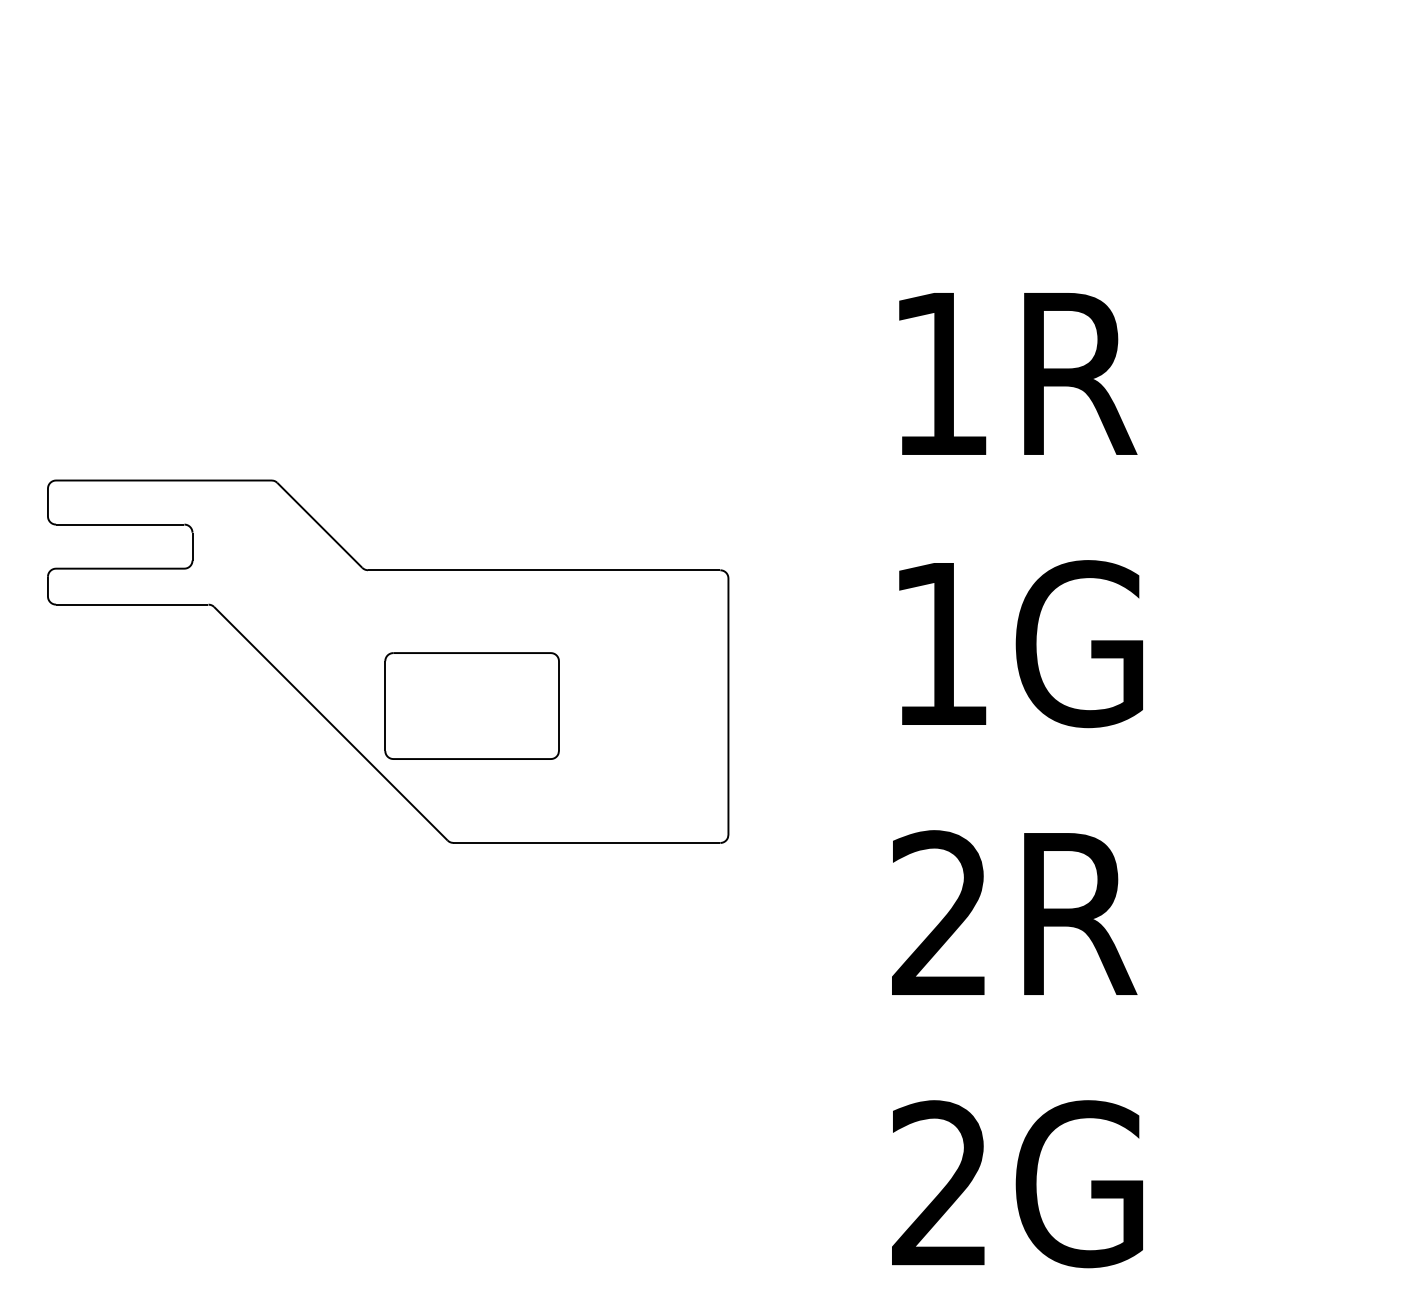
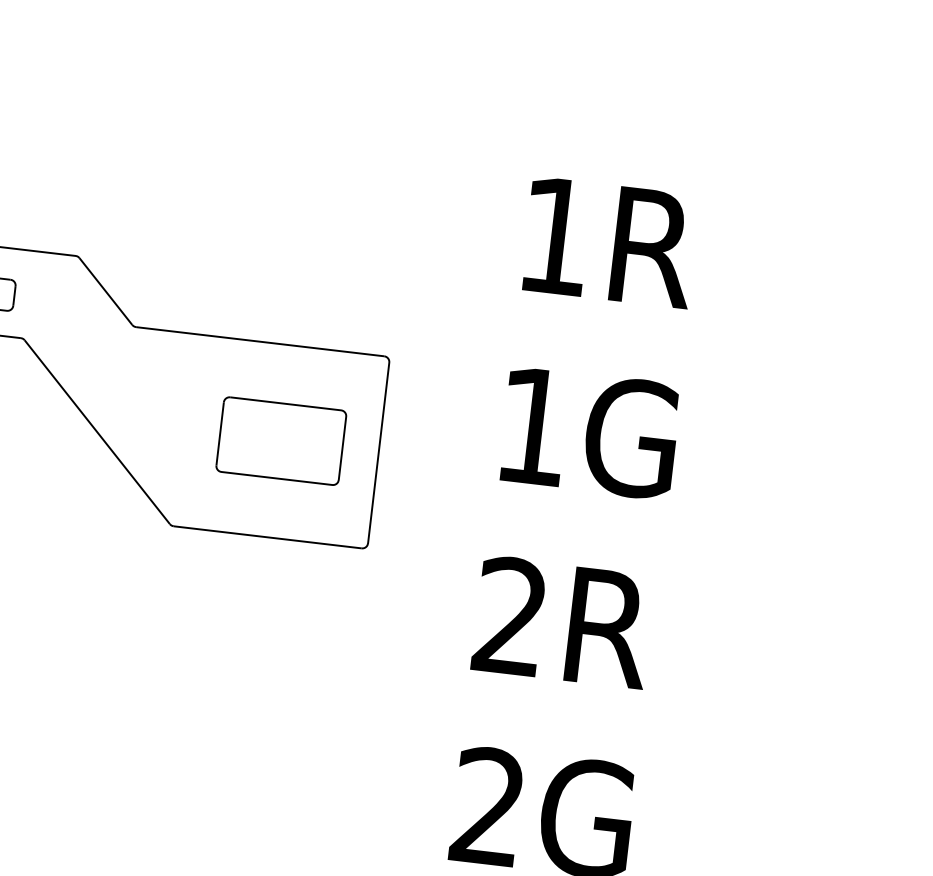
part: (471, 705) -> (280, 440), moved

